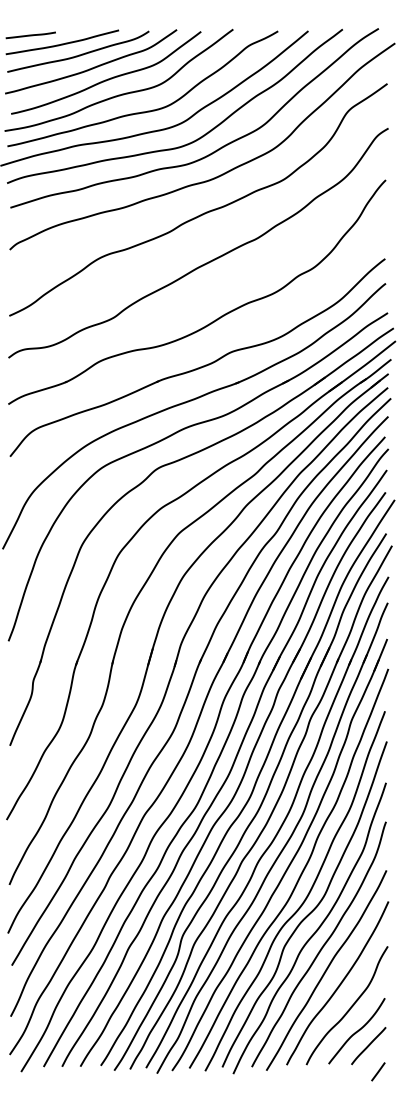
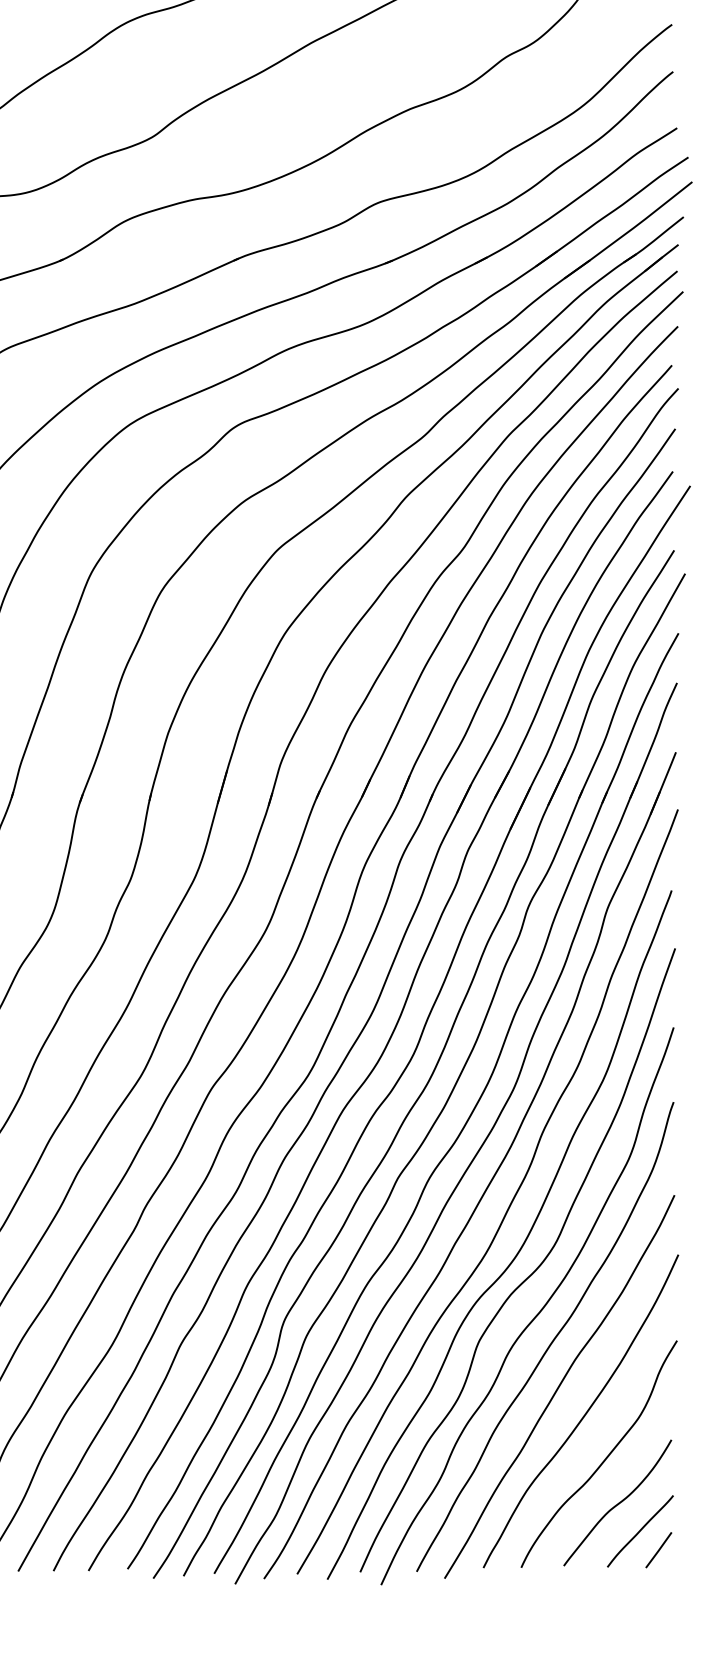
line: (378, 1071) -> (659, 1549), moved

